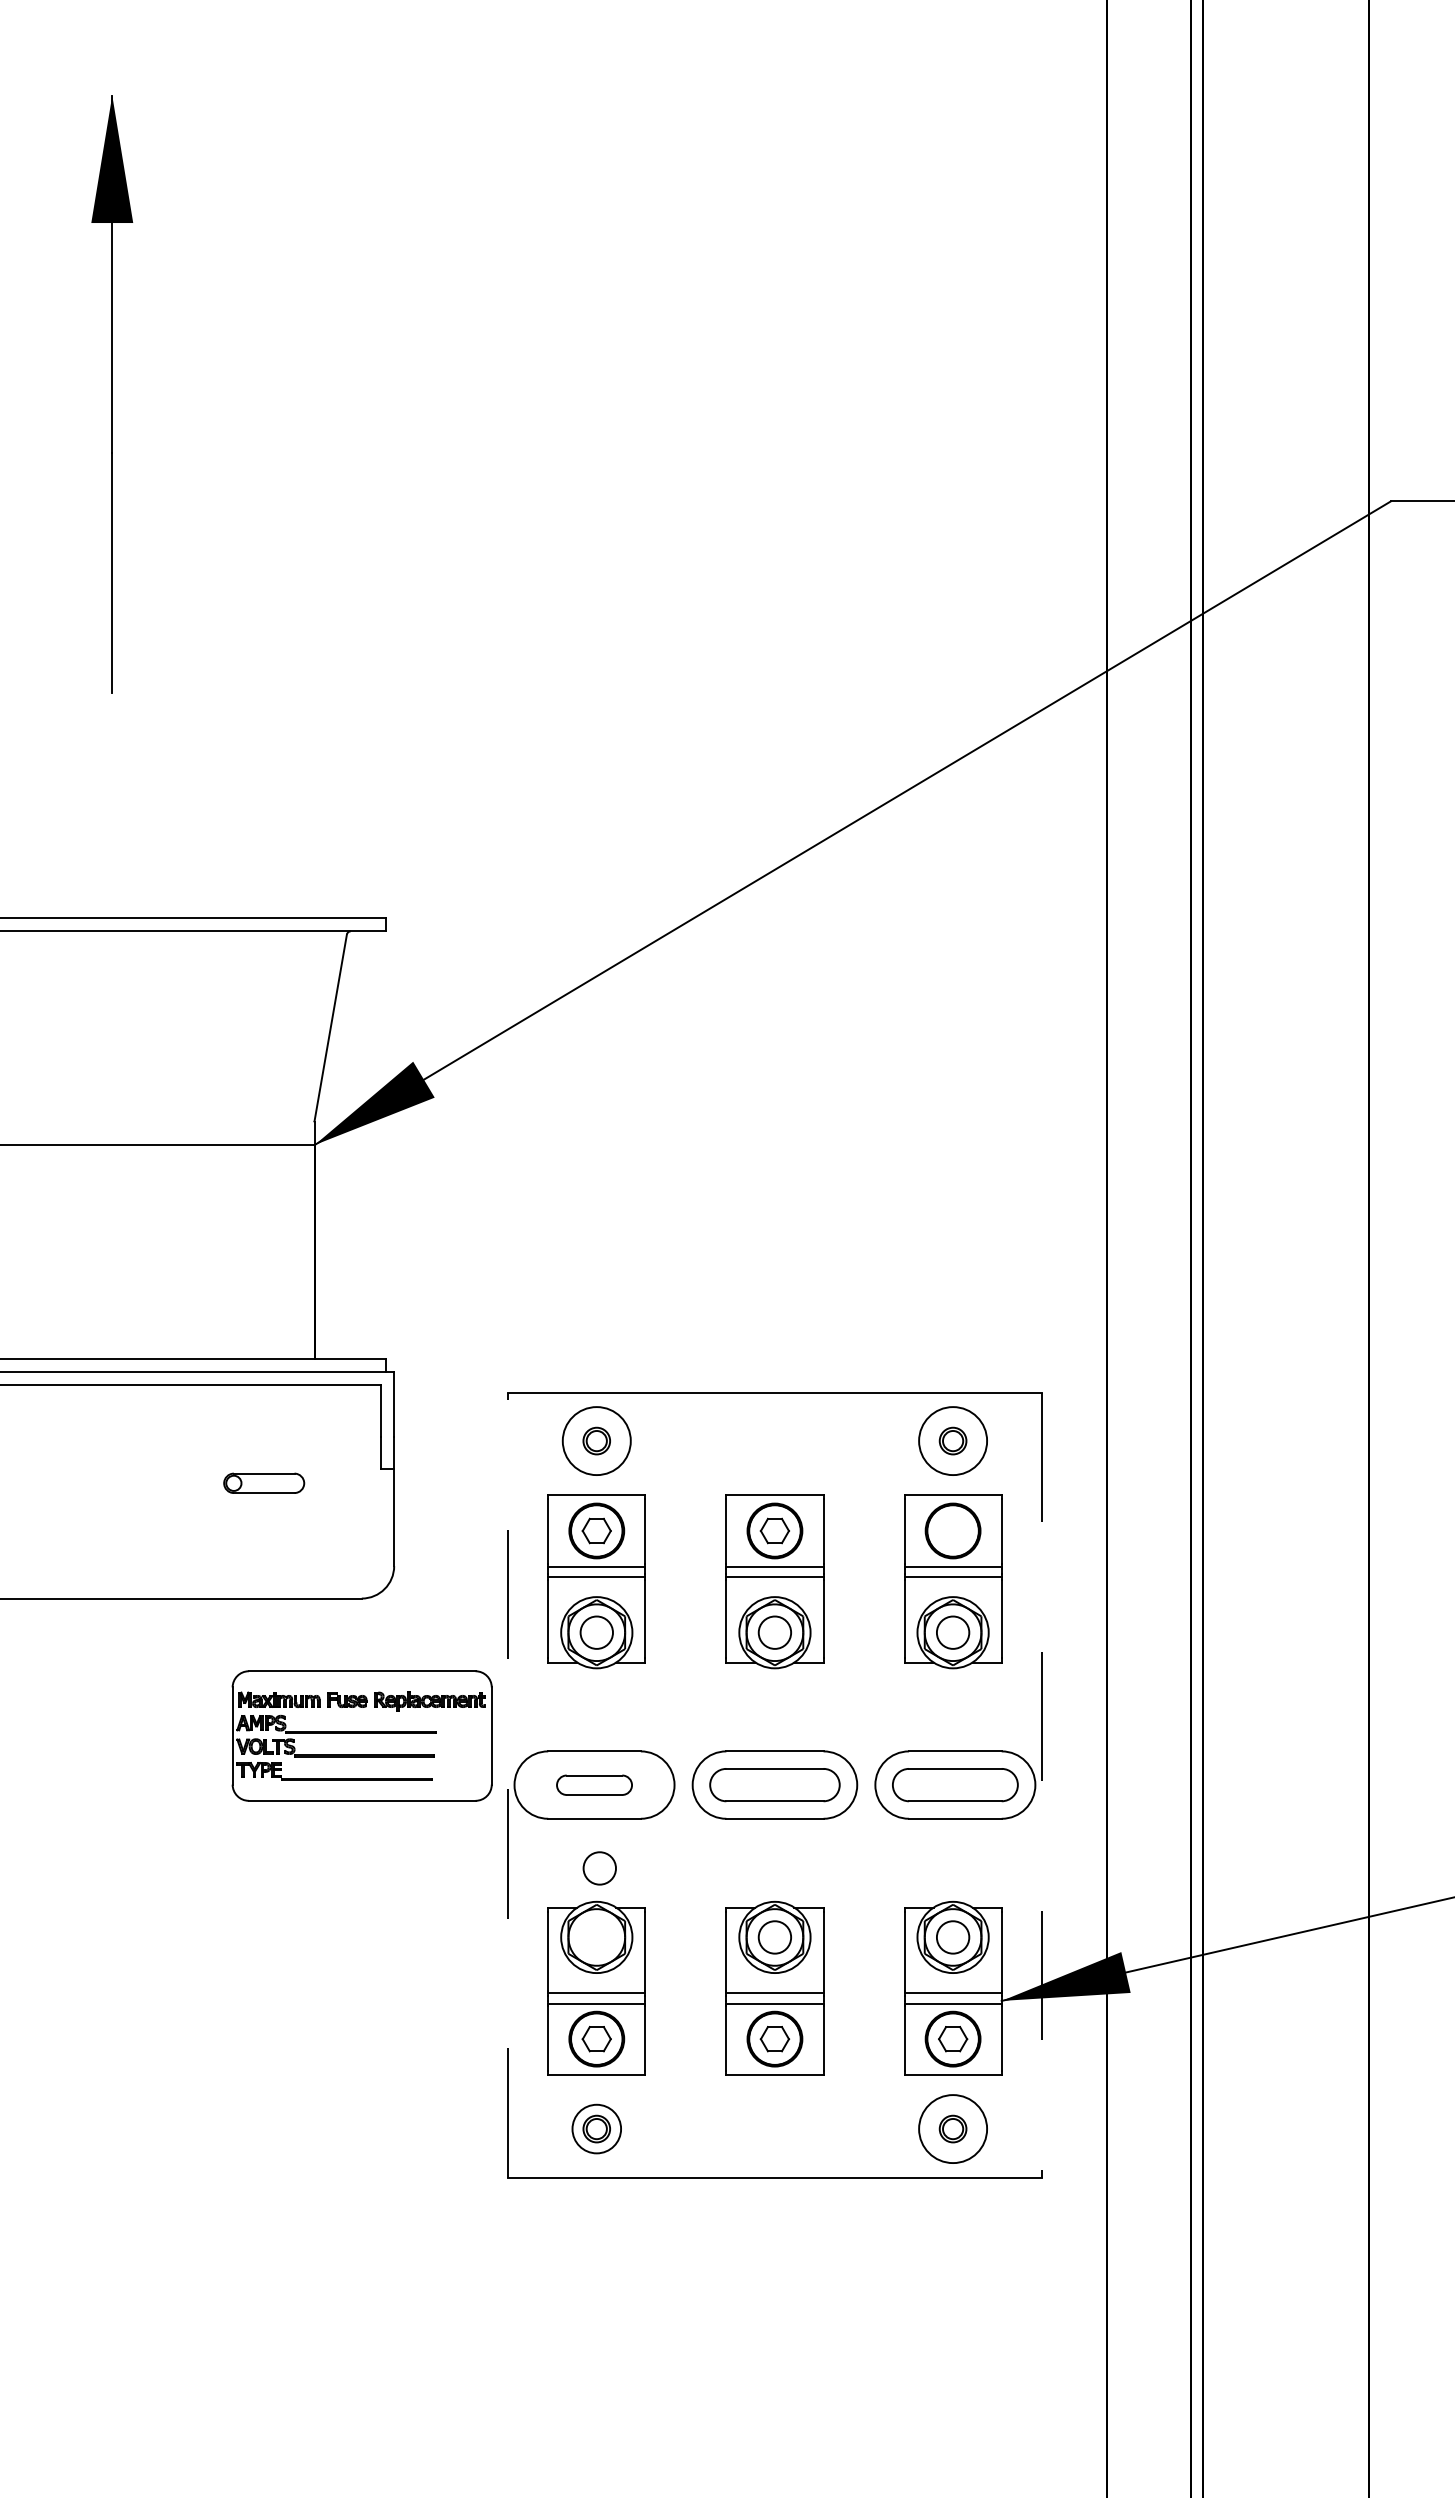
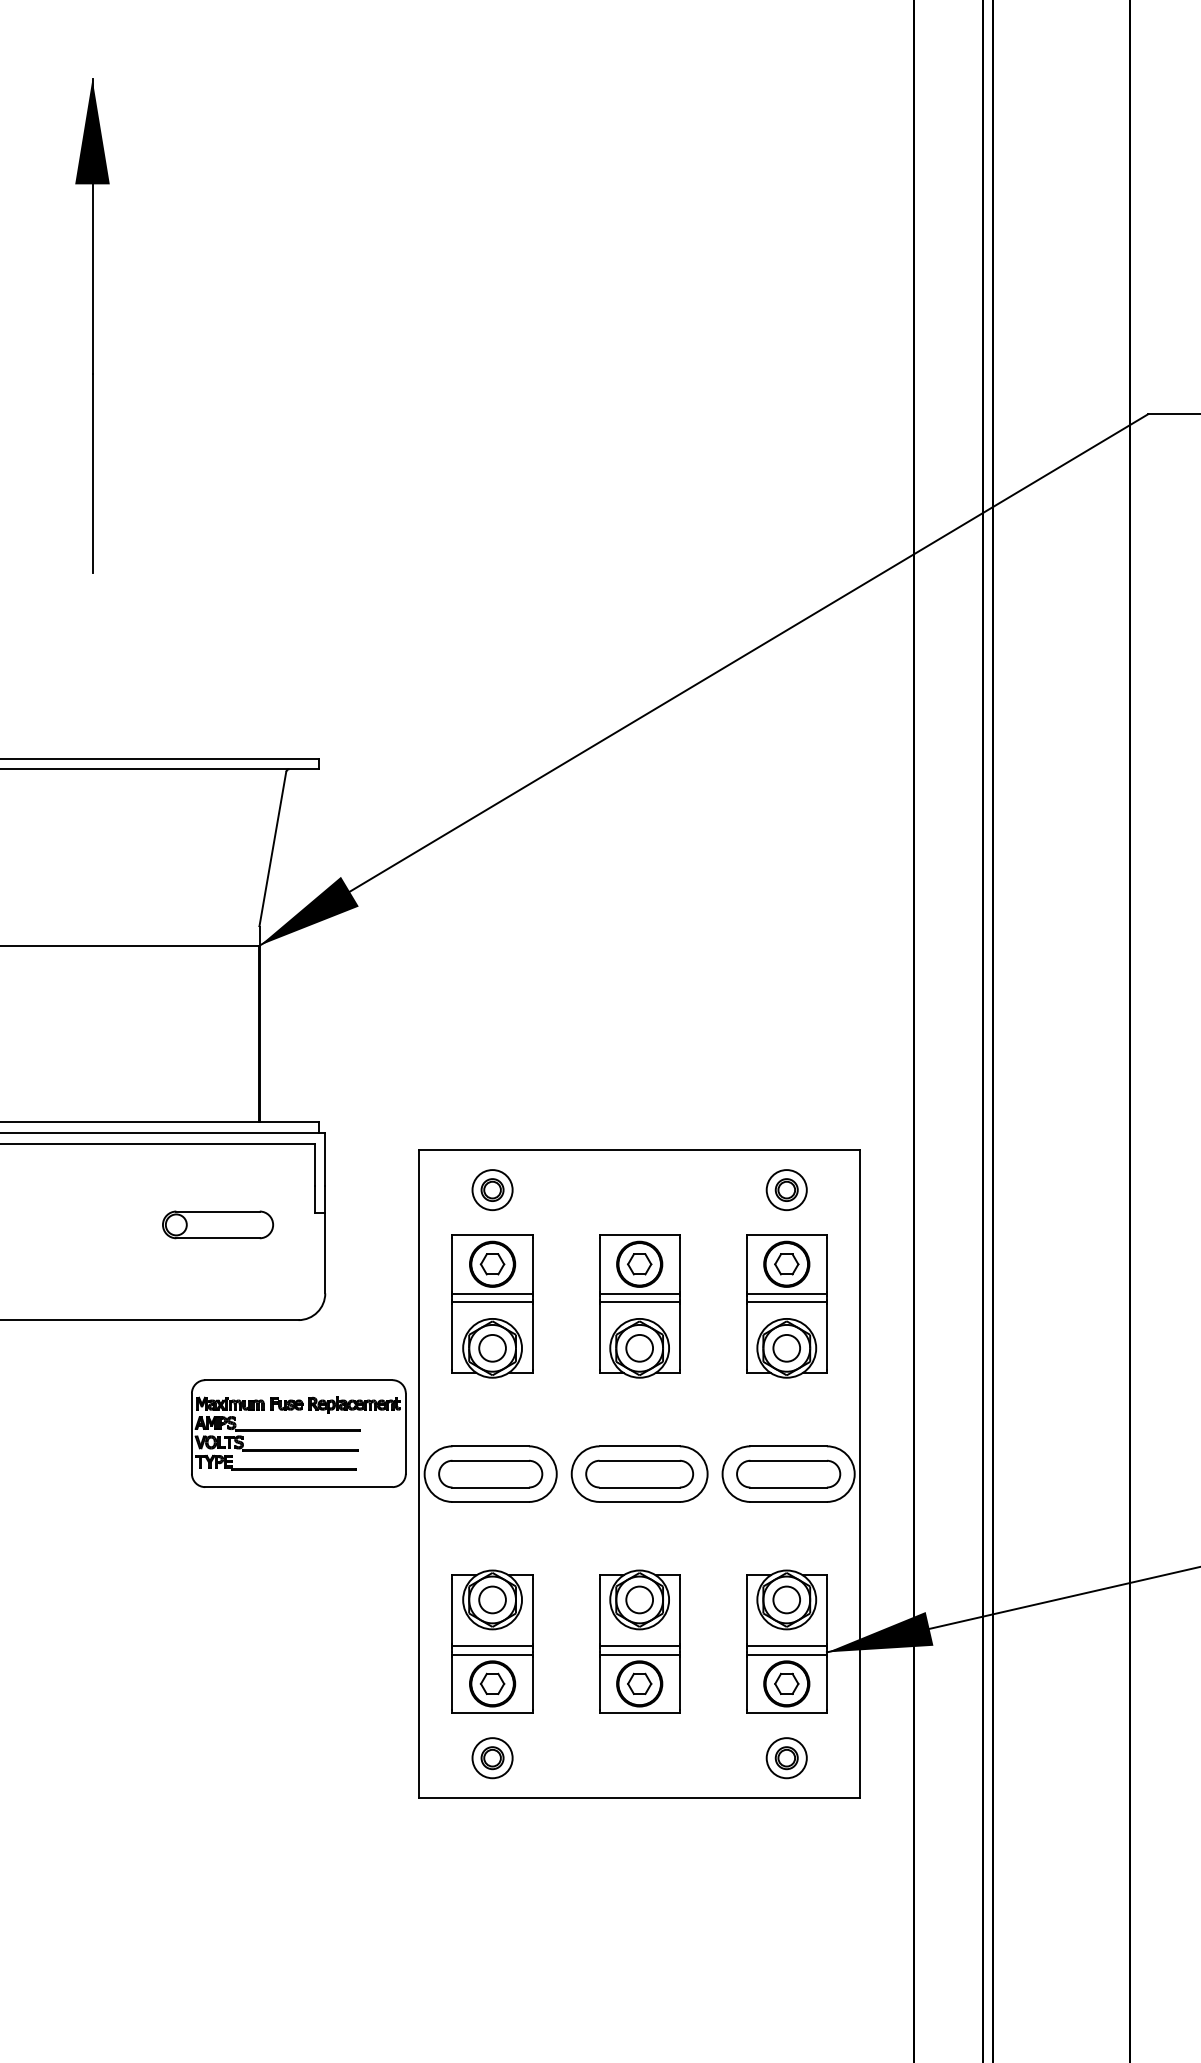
circle: (596, 1440) -> (492, 1189), size x0.71
circle: (952, 1440) -> (786, 1189), size x0.71
part: (263, 1483) -> (217, 1225), size x1.67
part: (953, 1530) -> (787, 1263), added
line: (508, 1785) -> (419, 1474), dashed -> solid
part: (594, 1785) -> (490, 1474), size x1.67
line: (1041, 1785) -> (859, 1474), dashed -> solid
circle: (599, 1868) -> (492, 1599), moved
circle: (952, 2128) -> (786, 1757), size x0.71

